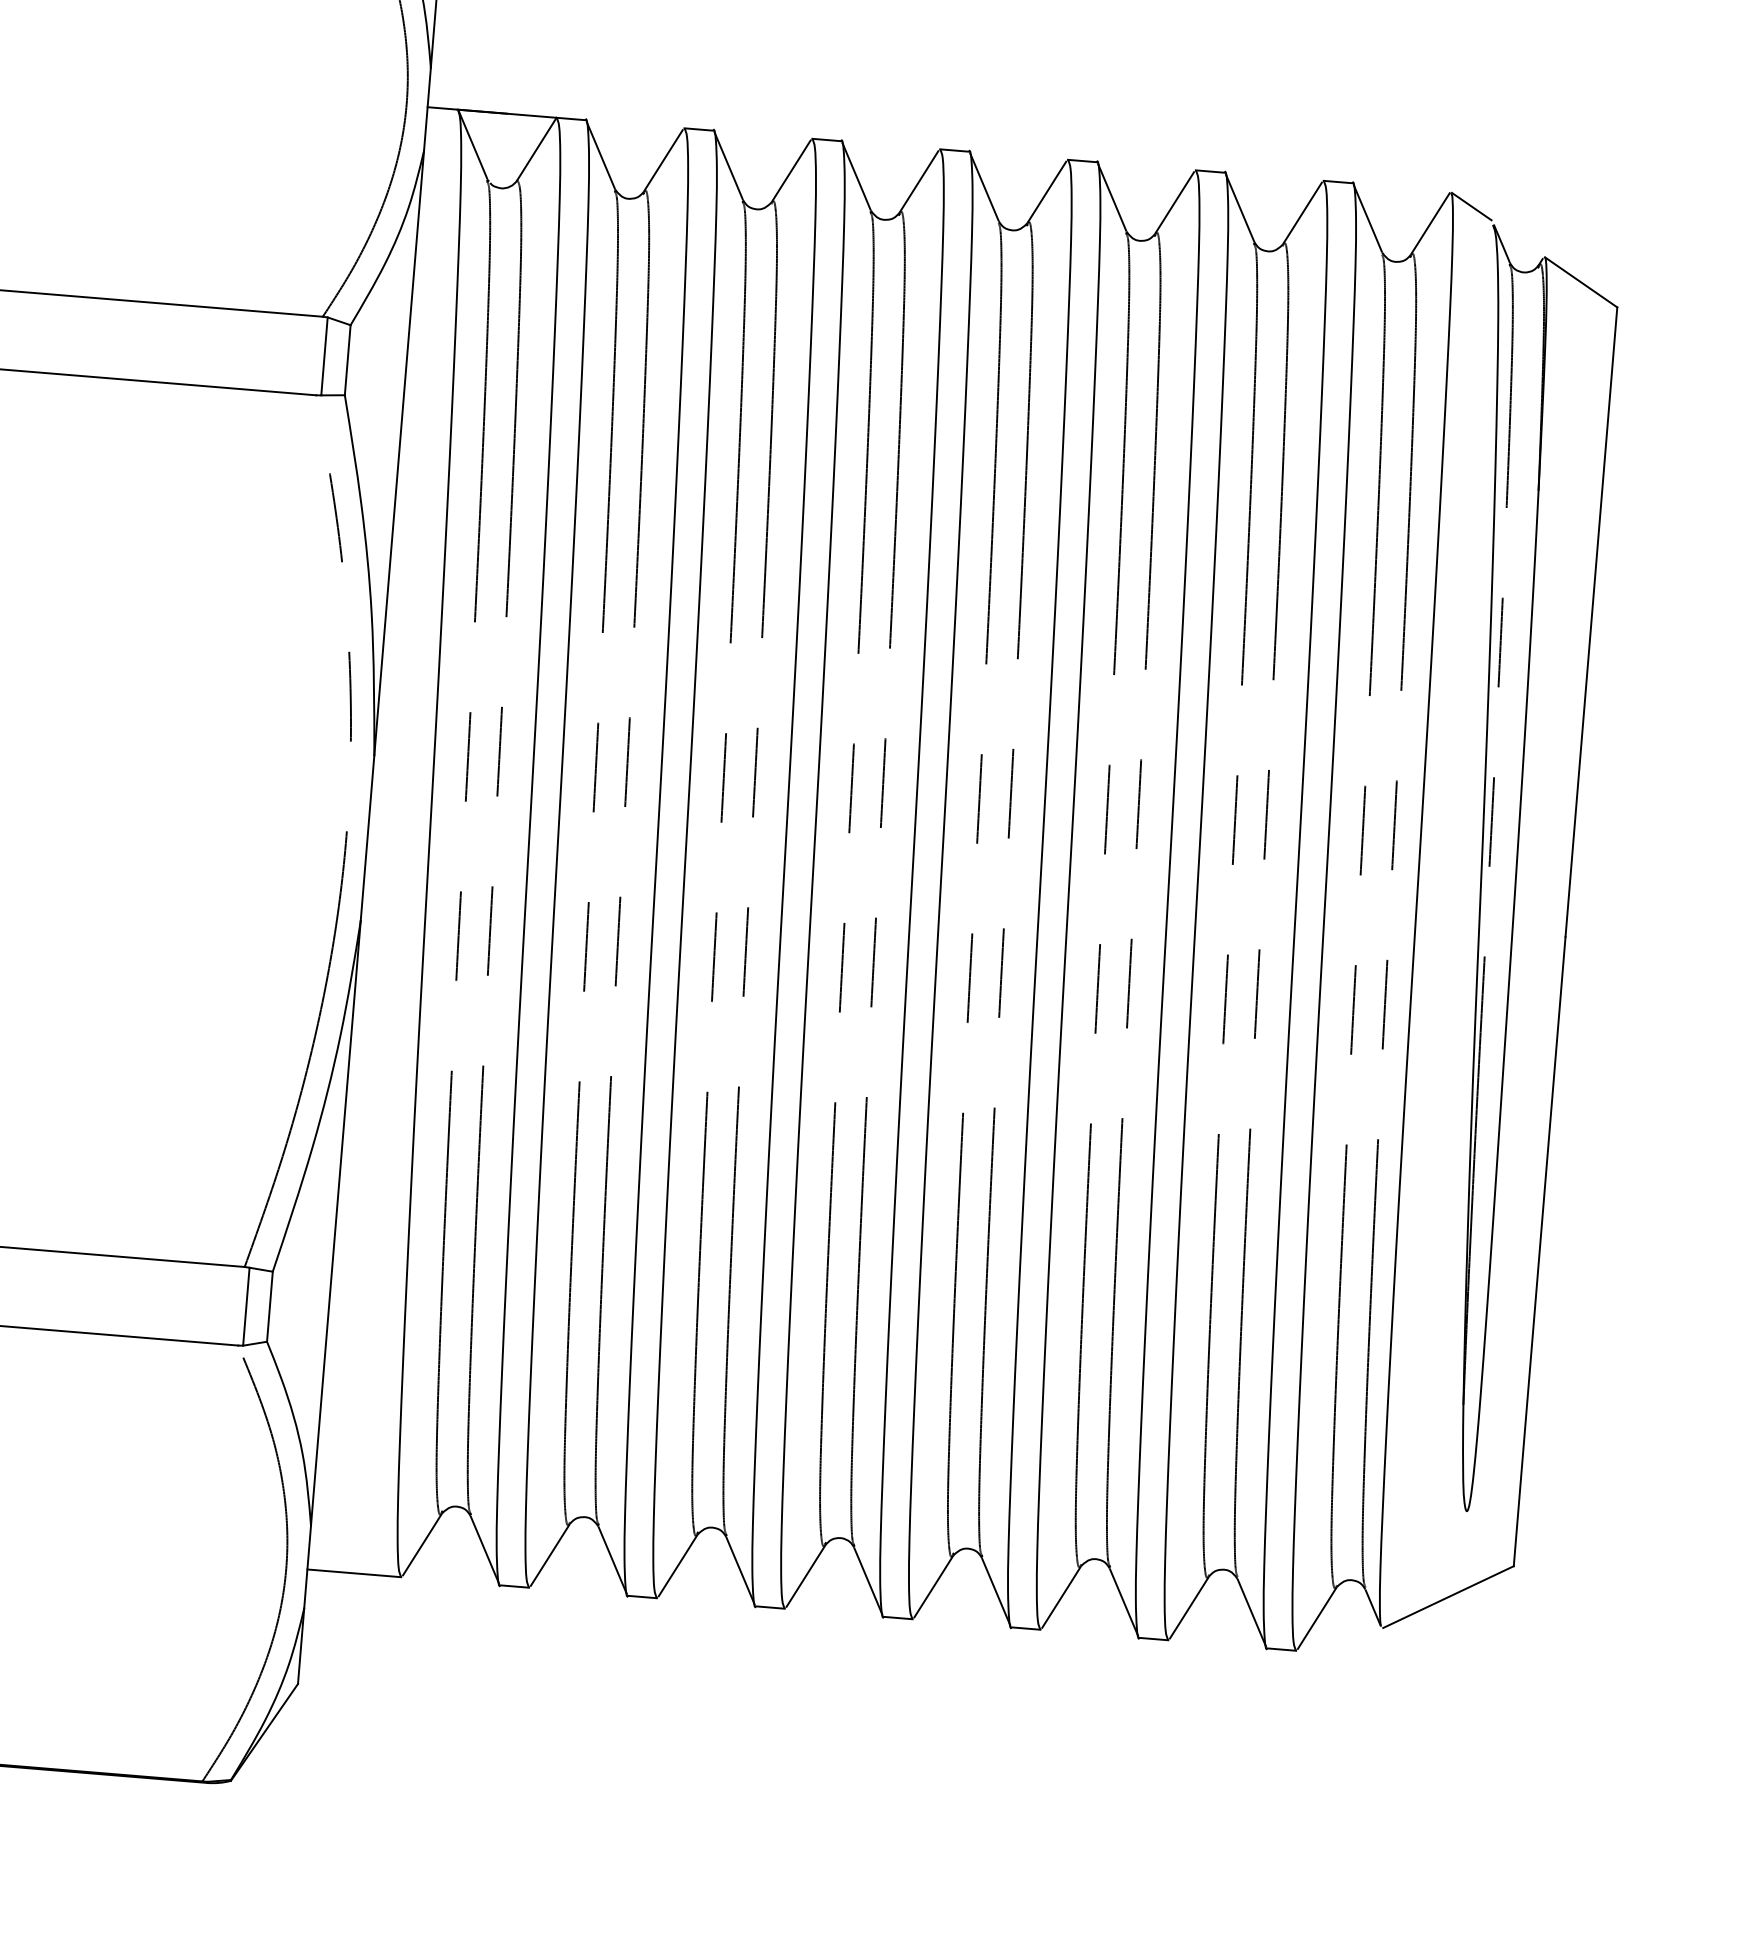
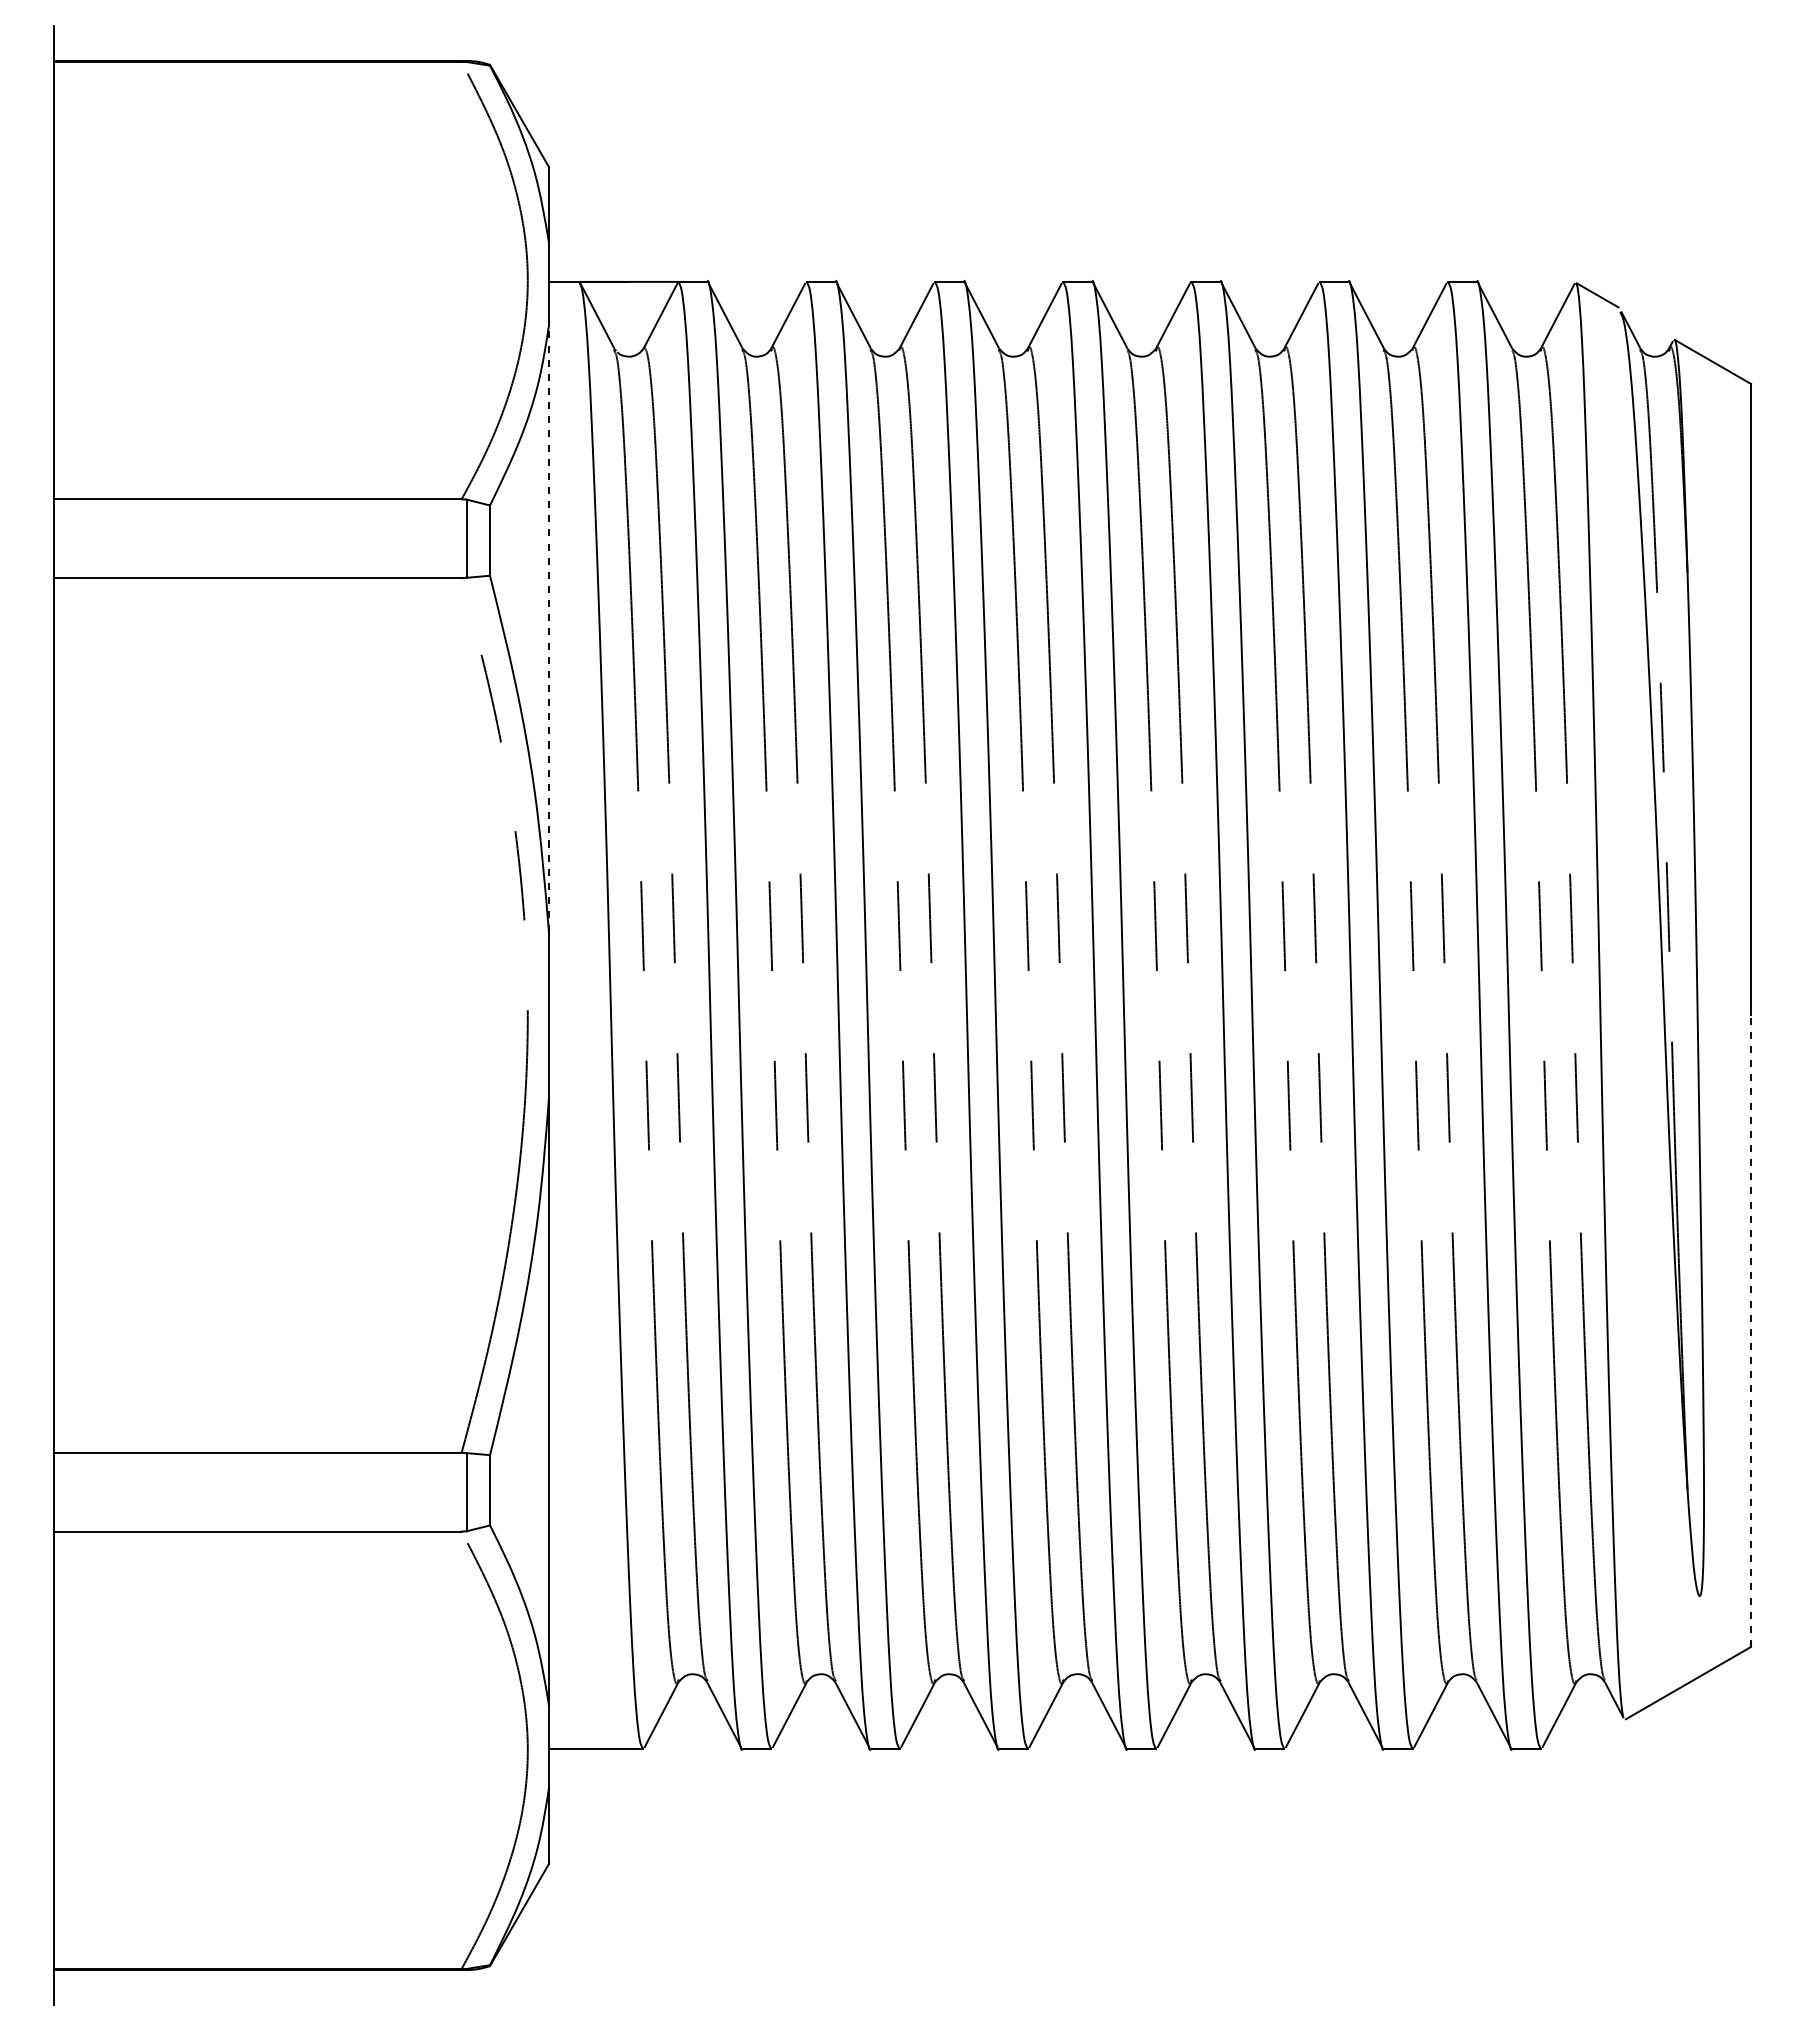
line: (398, 452) -> (548, 628), solid -> dashed
line: (1539, 1251) -> (1750, 1331), solid -> dashed

